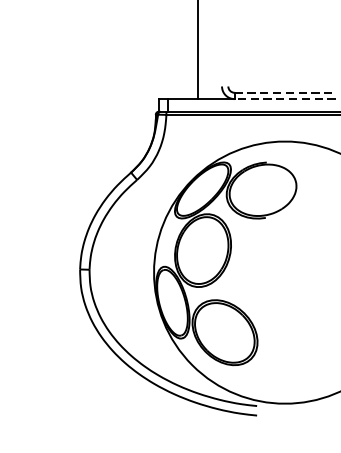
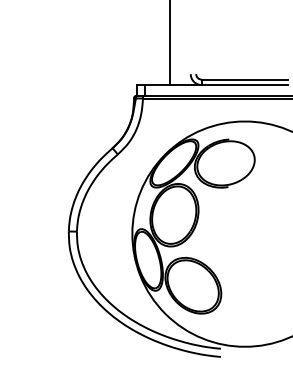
line: (285, 92) -> (245, 79), dashed -> solid
line: (284, 99) -> (244, 85), dashed -> solid

